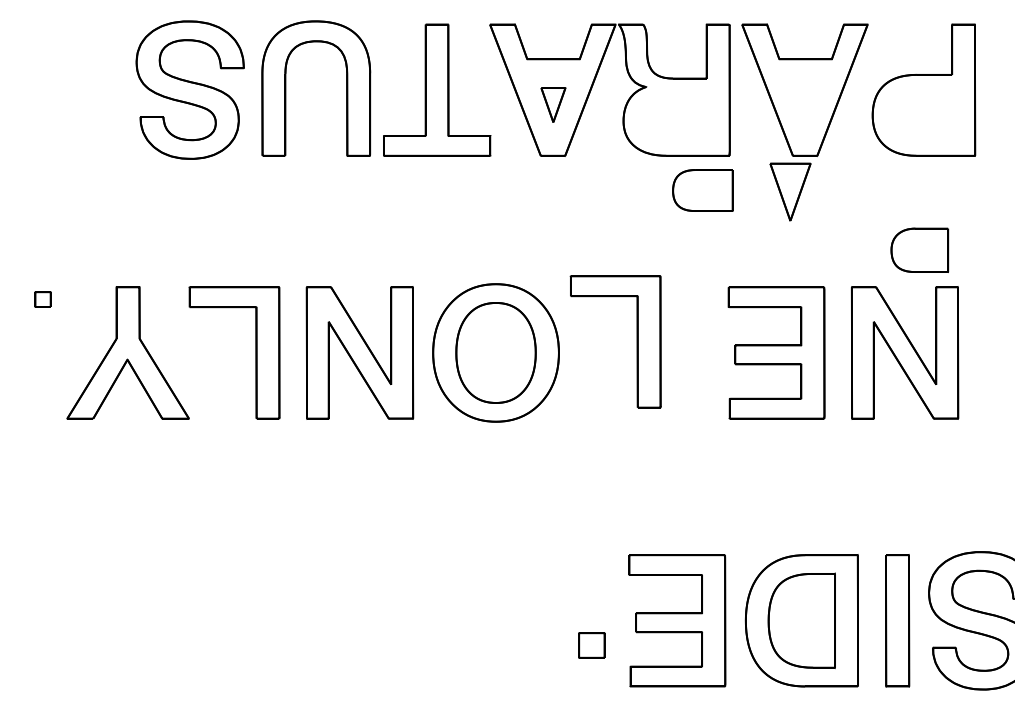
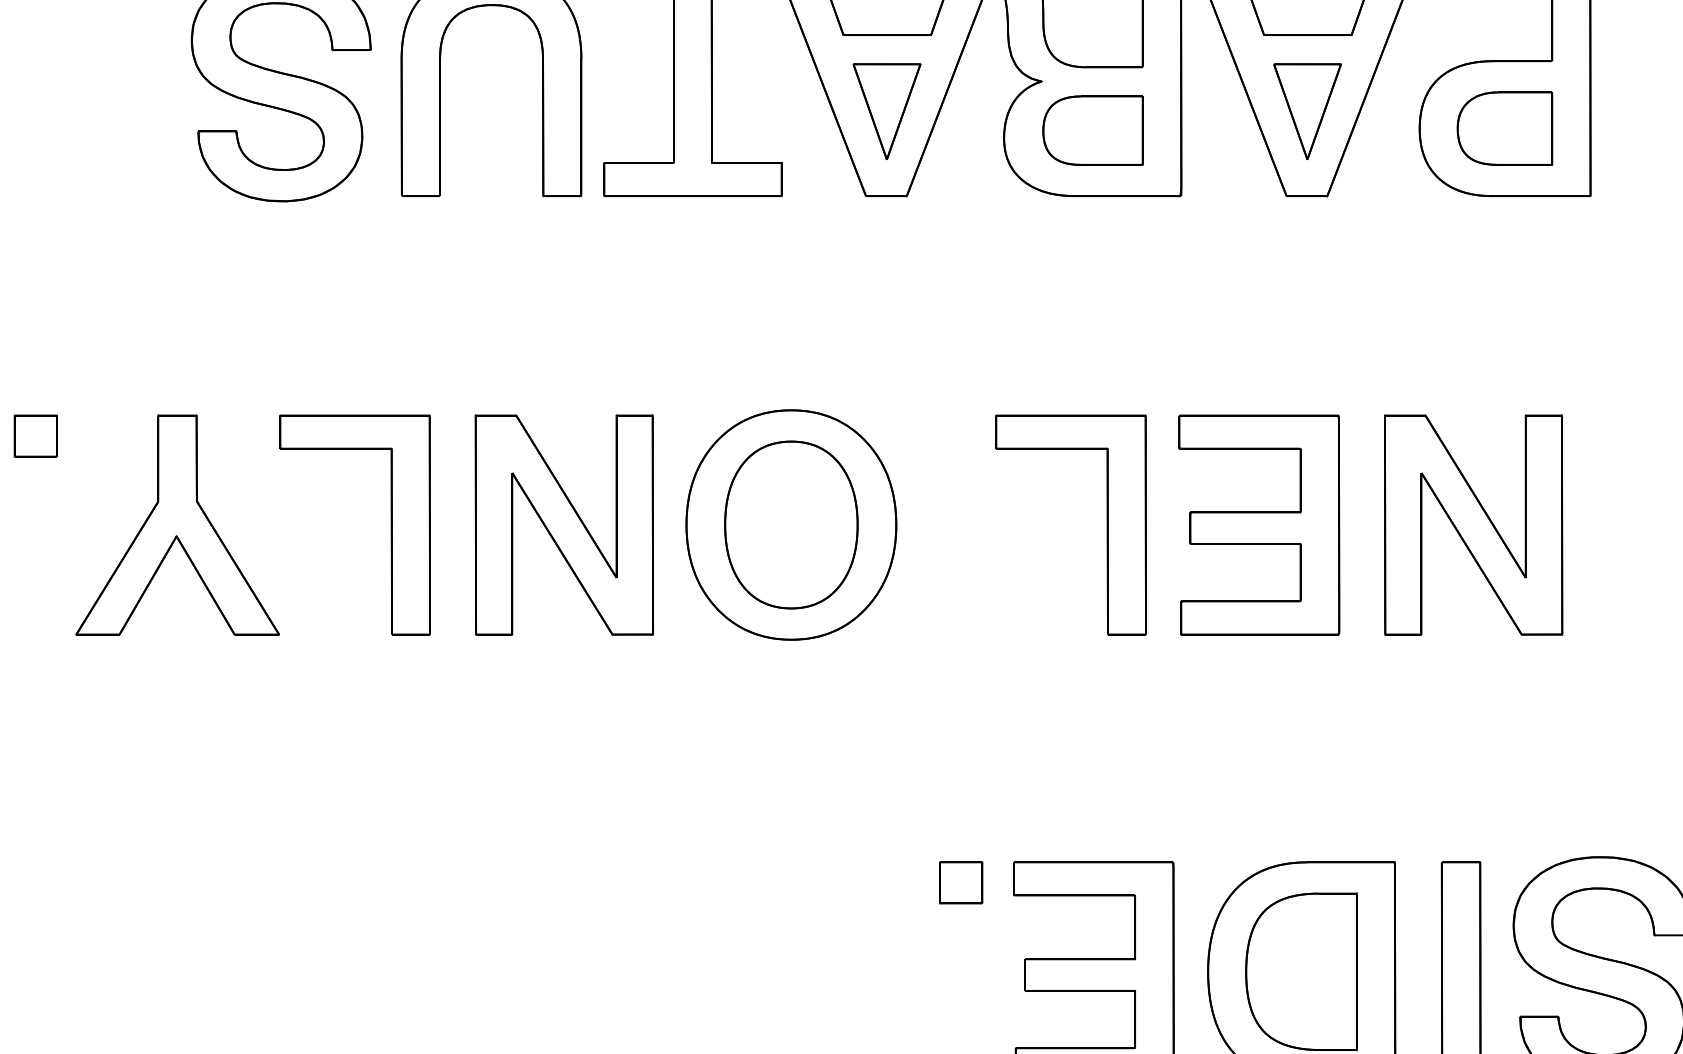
part: (553, 104) -> (887, 110), size x1.67
part: (702, 190) -> (1092, 130), moved
part: (790, 191) -> (1307, 110), moved
part: (919, 249) -> (1504, 127), moved
part: (42, 299) -> (34, 435), size x1.67
part: (636, 341) -> (1105, 524), moved
part: (591, 645) -> (960, 882), moved

